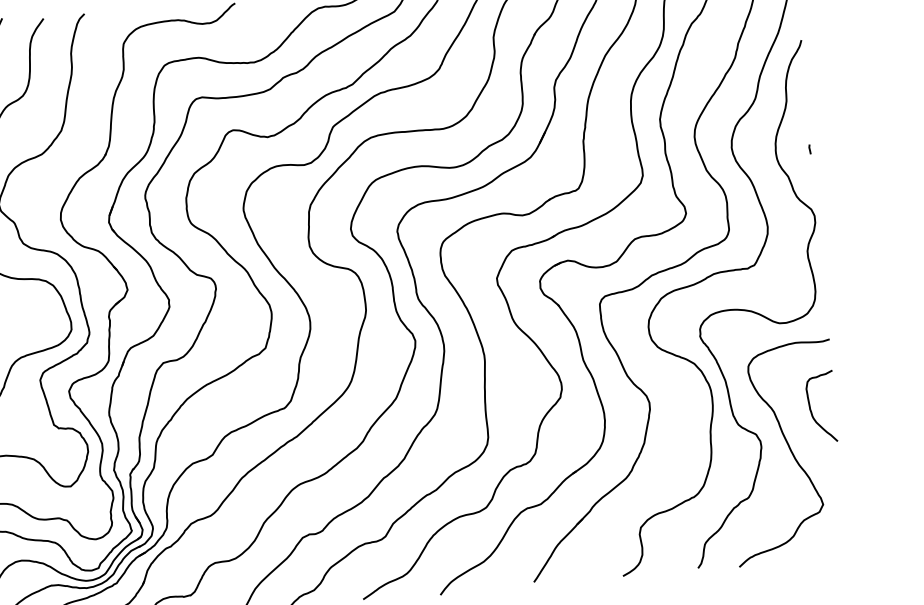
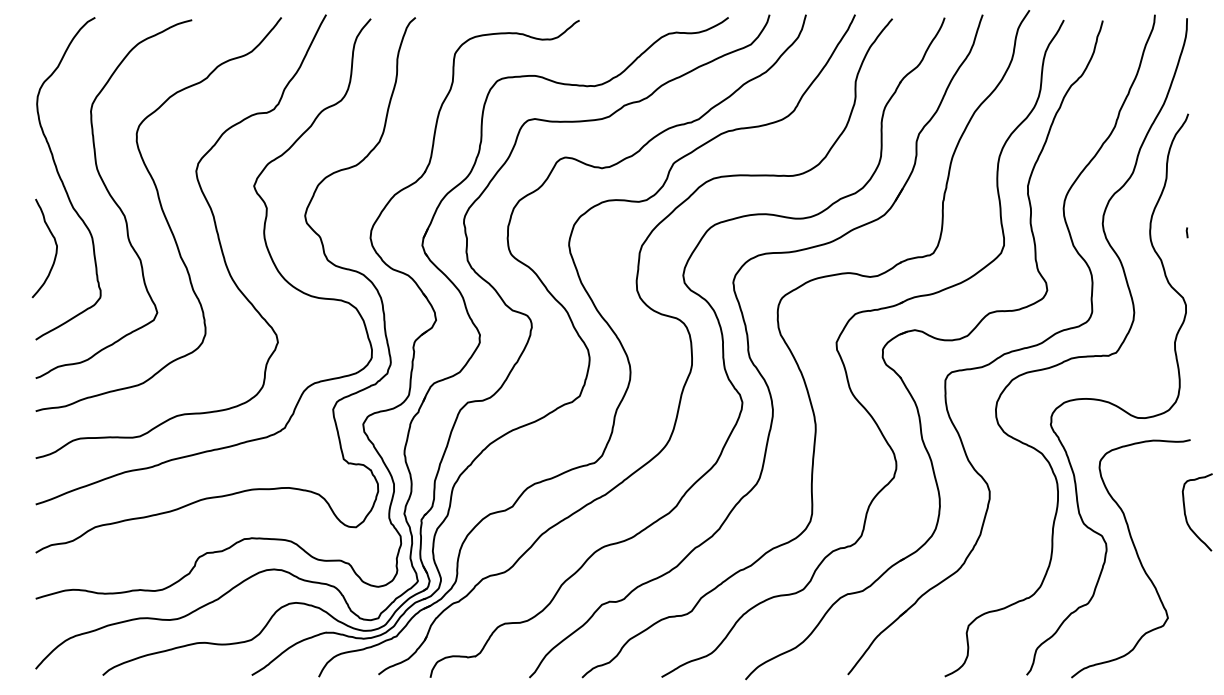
curve: (811, 410) -> (1186, 515), moved

